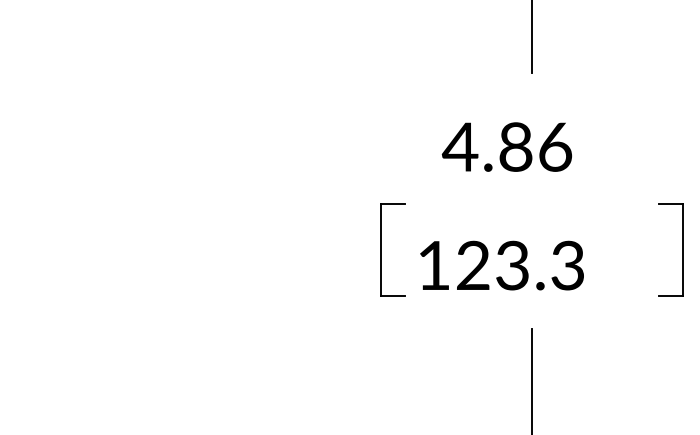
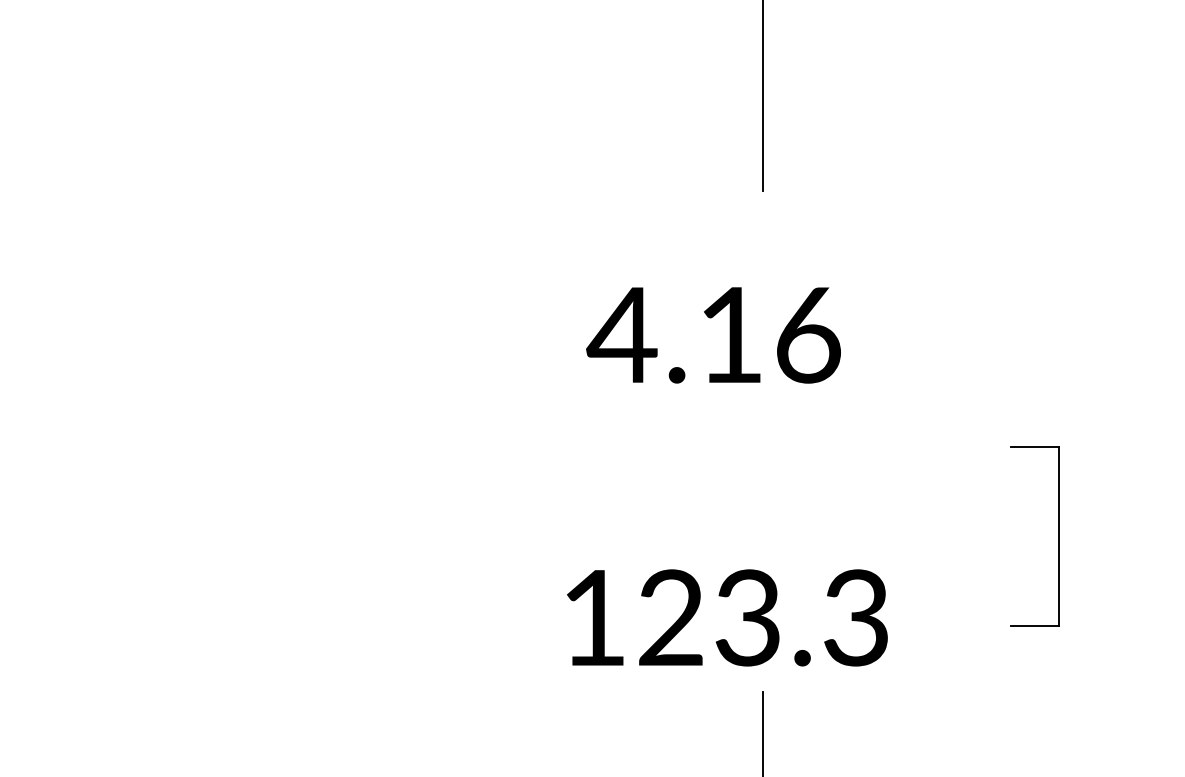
text: (515, 146) -> (730, 333), 4.86 -> 4.16
part: (381, 249) -> (467, 535), removed
text: (501, 265) -> (726, 617), moved

